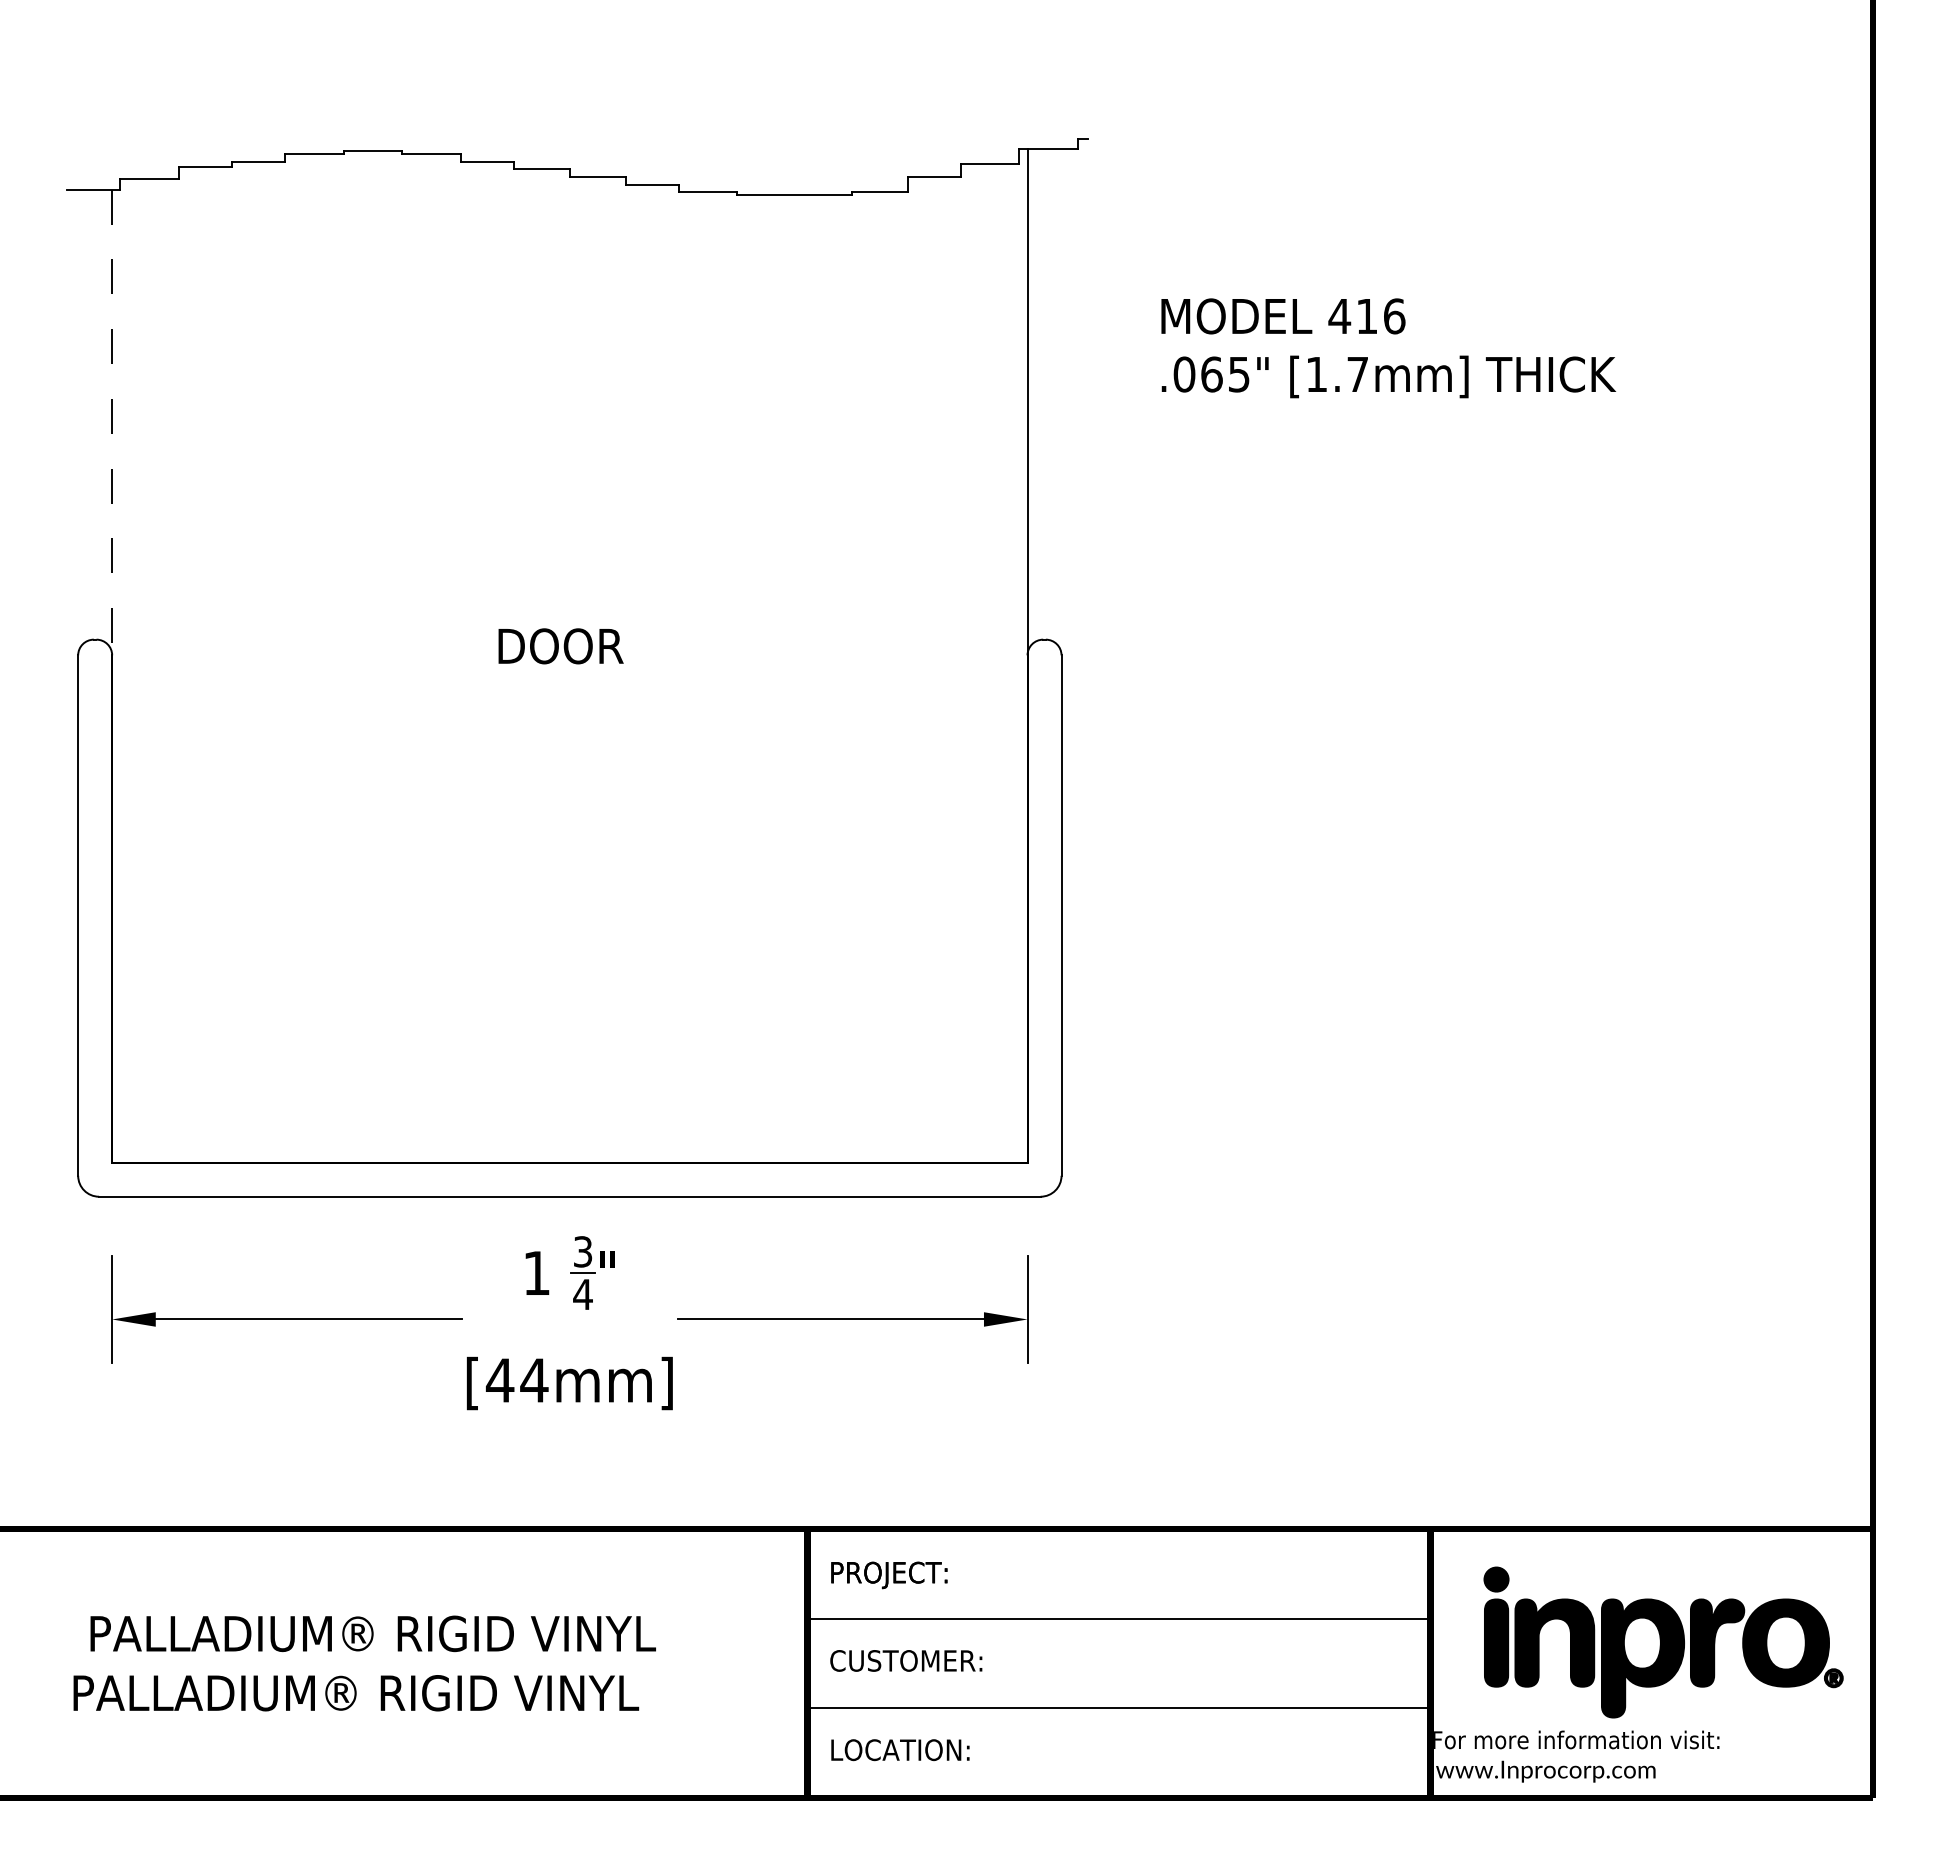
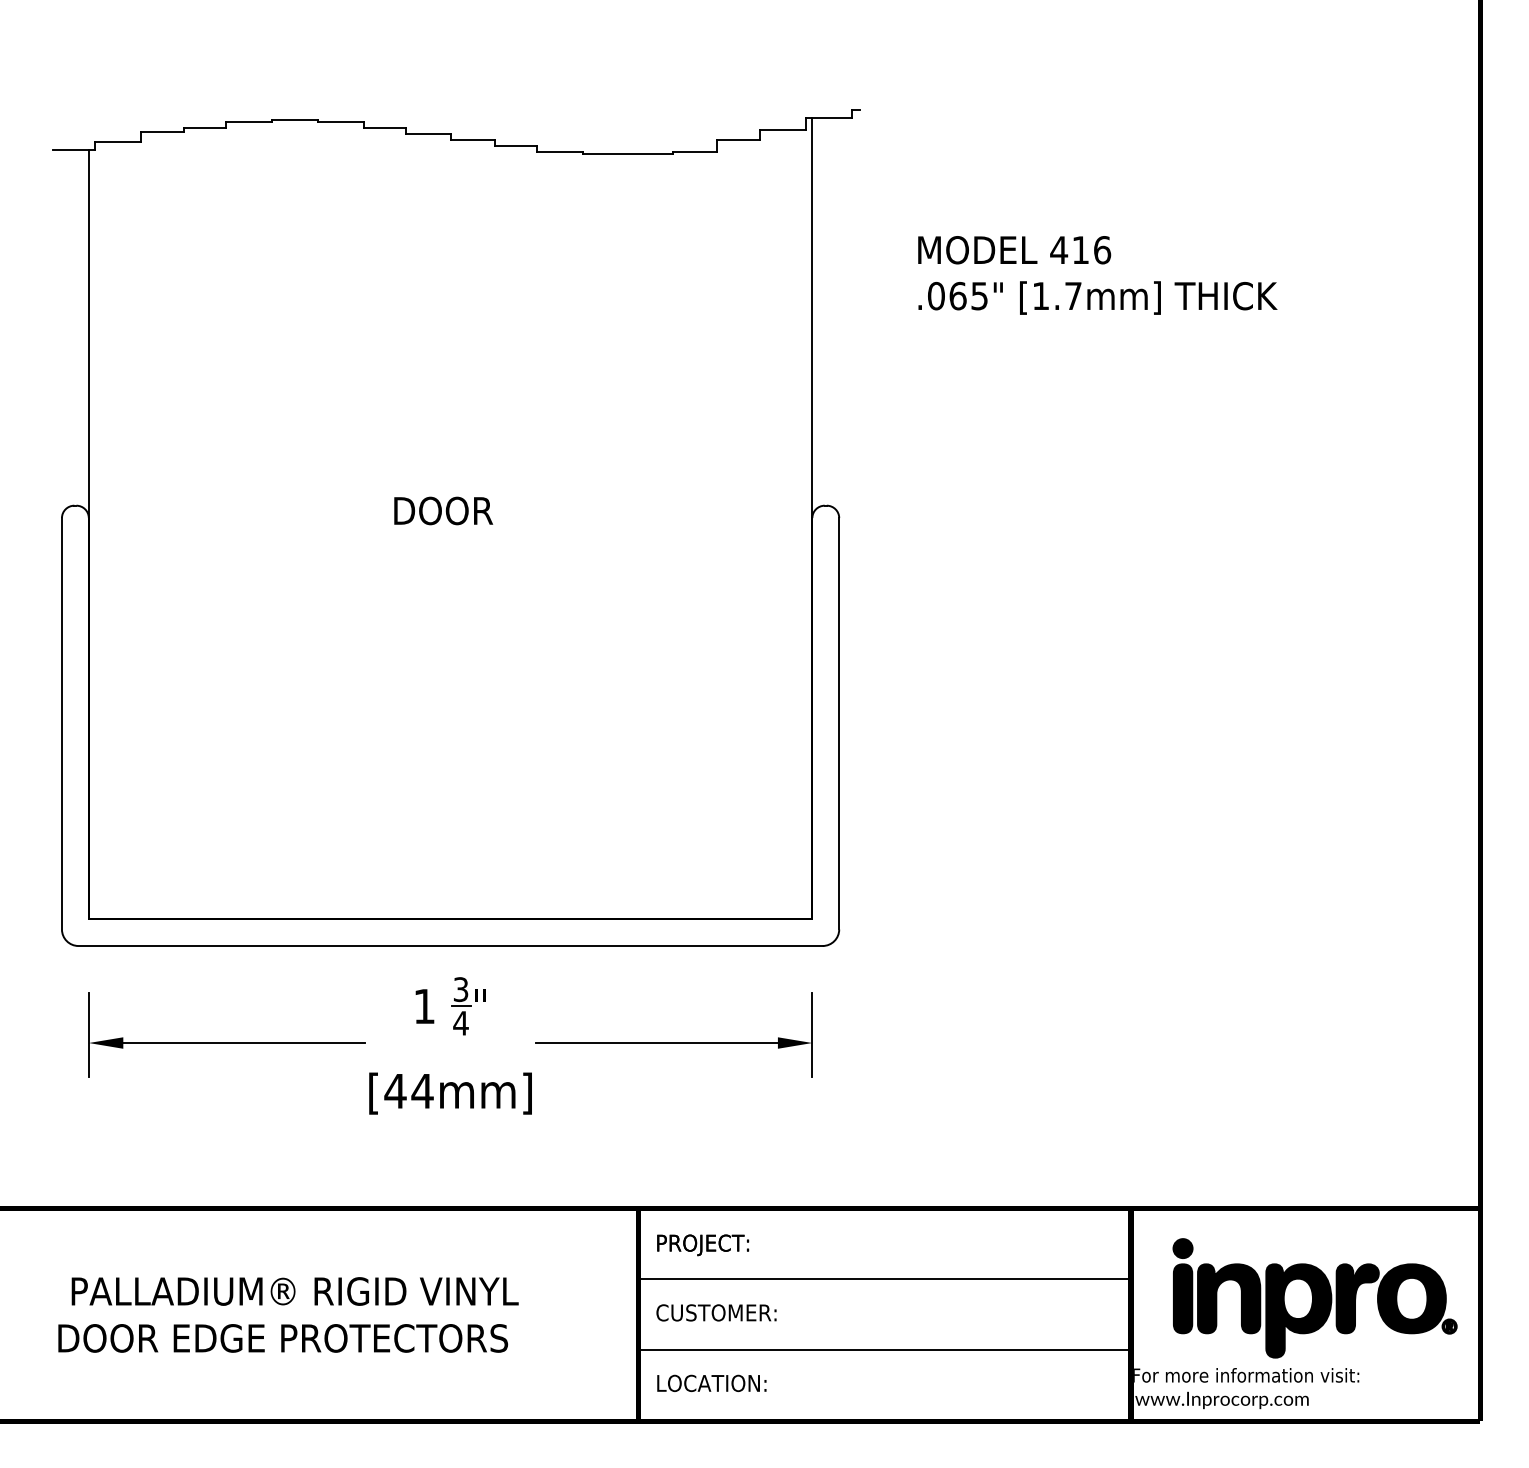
line: (112, 422) -> (89, 334), dashed -> solid
text: (360, 1693) -> (285, 1338), PALLADIUM® RIGID VINYL -> DOOR EDGE PROTECTORS

